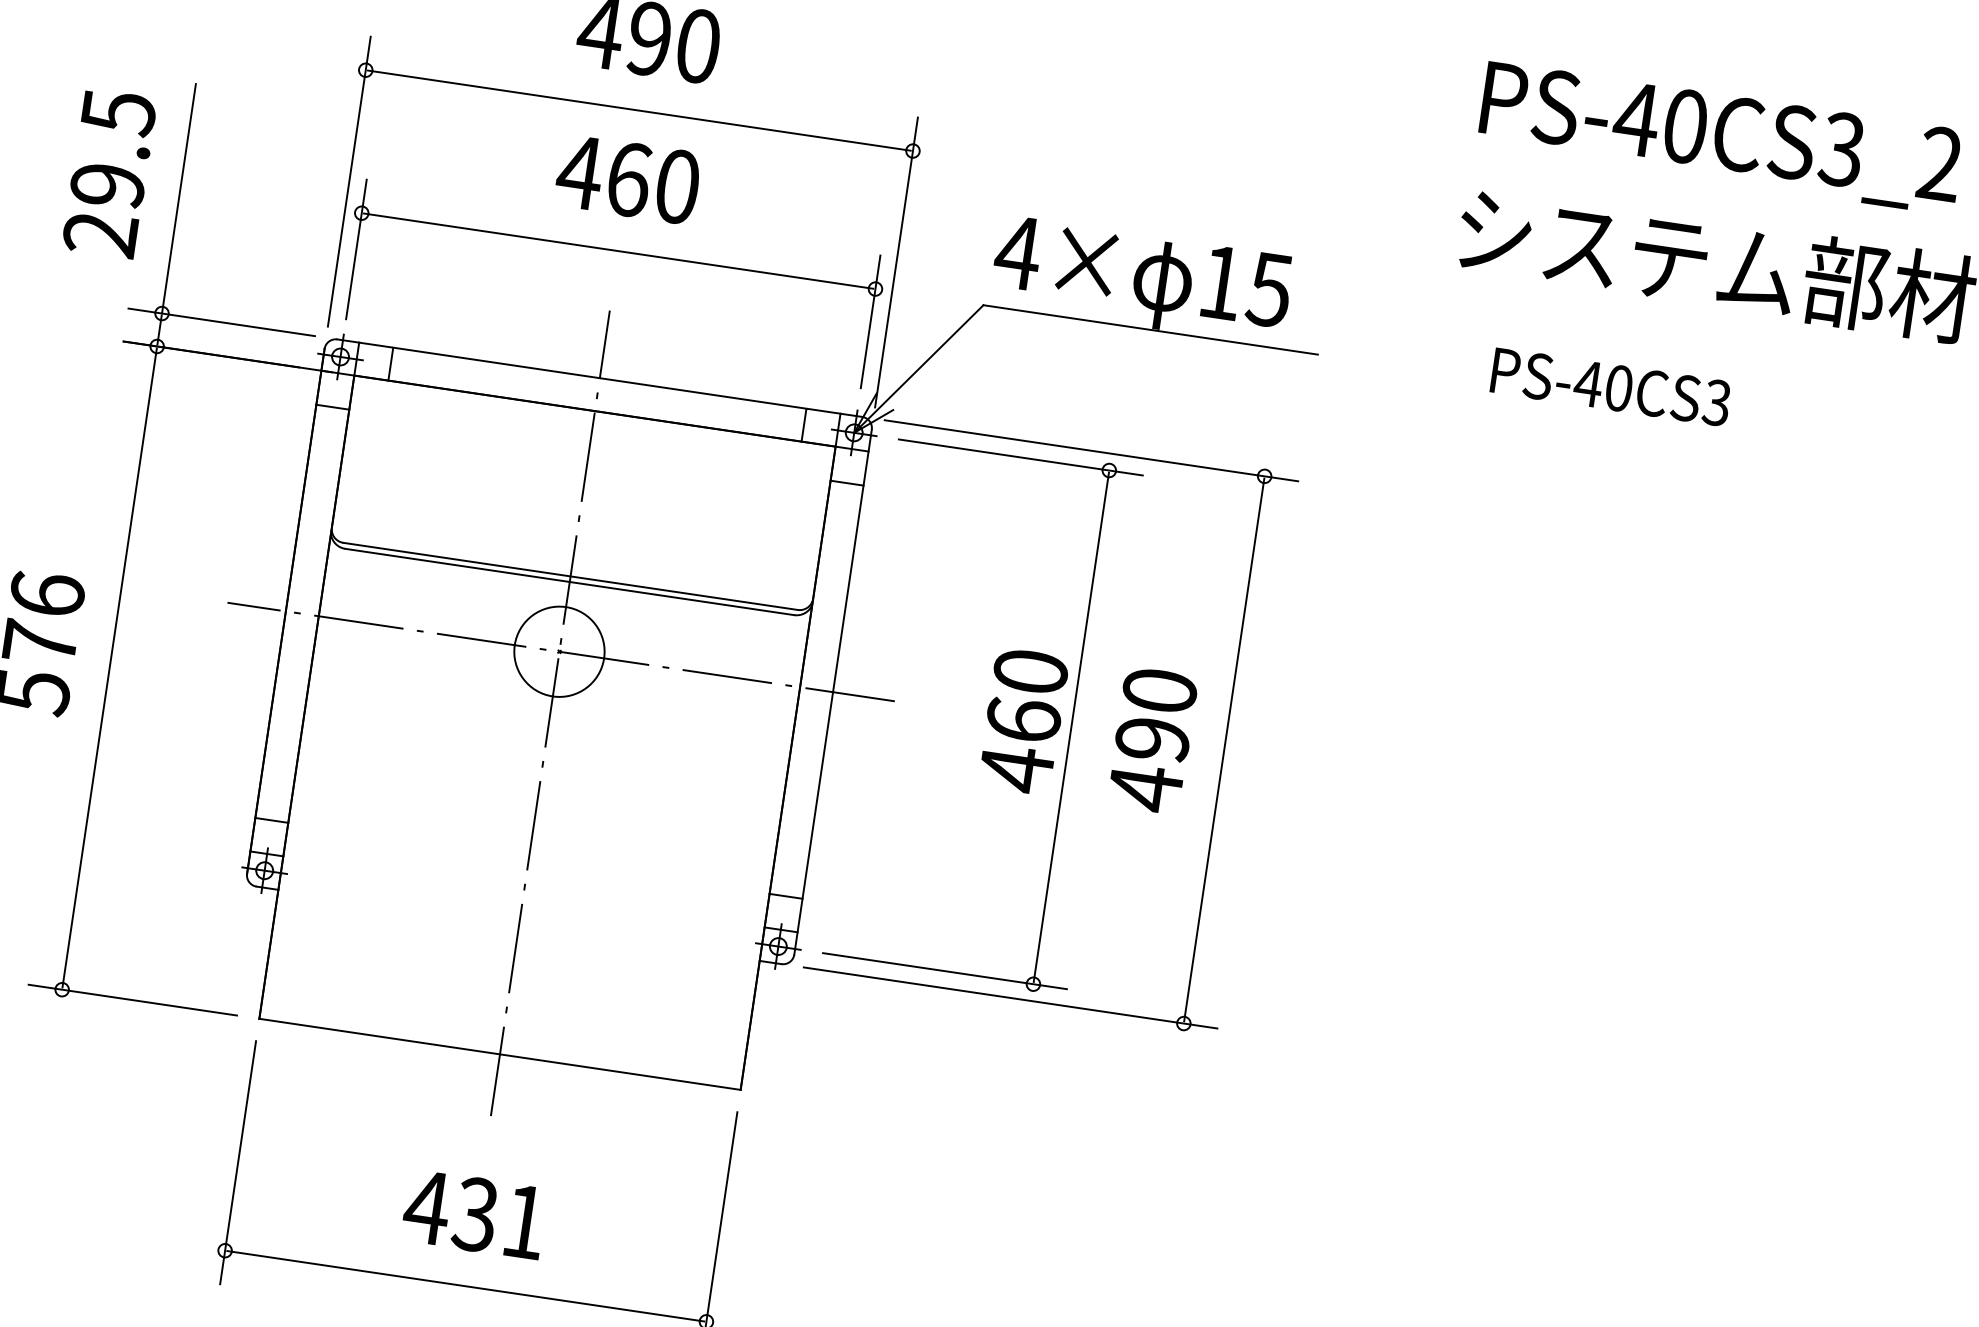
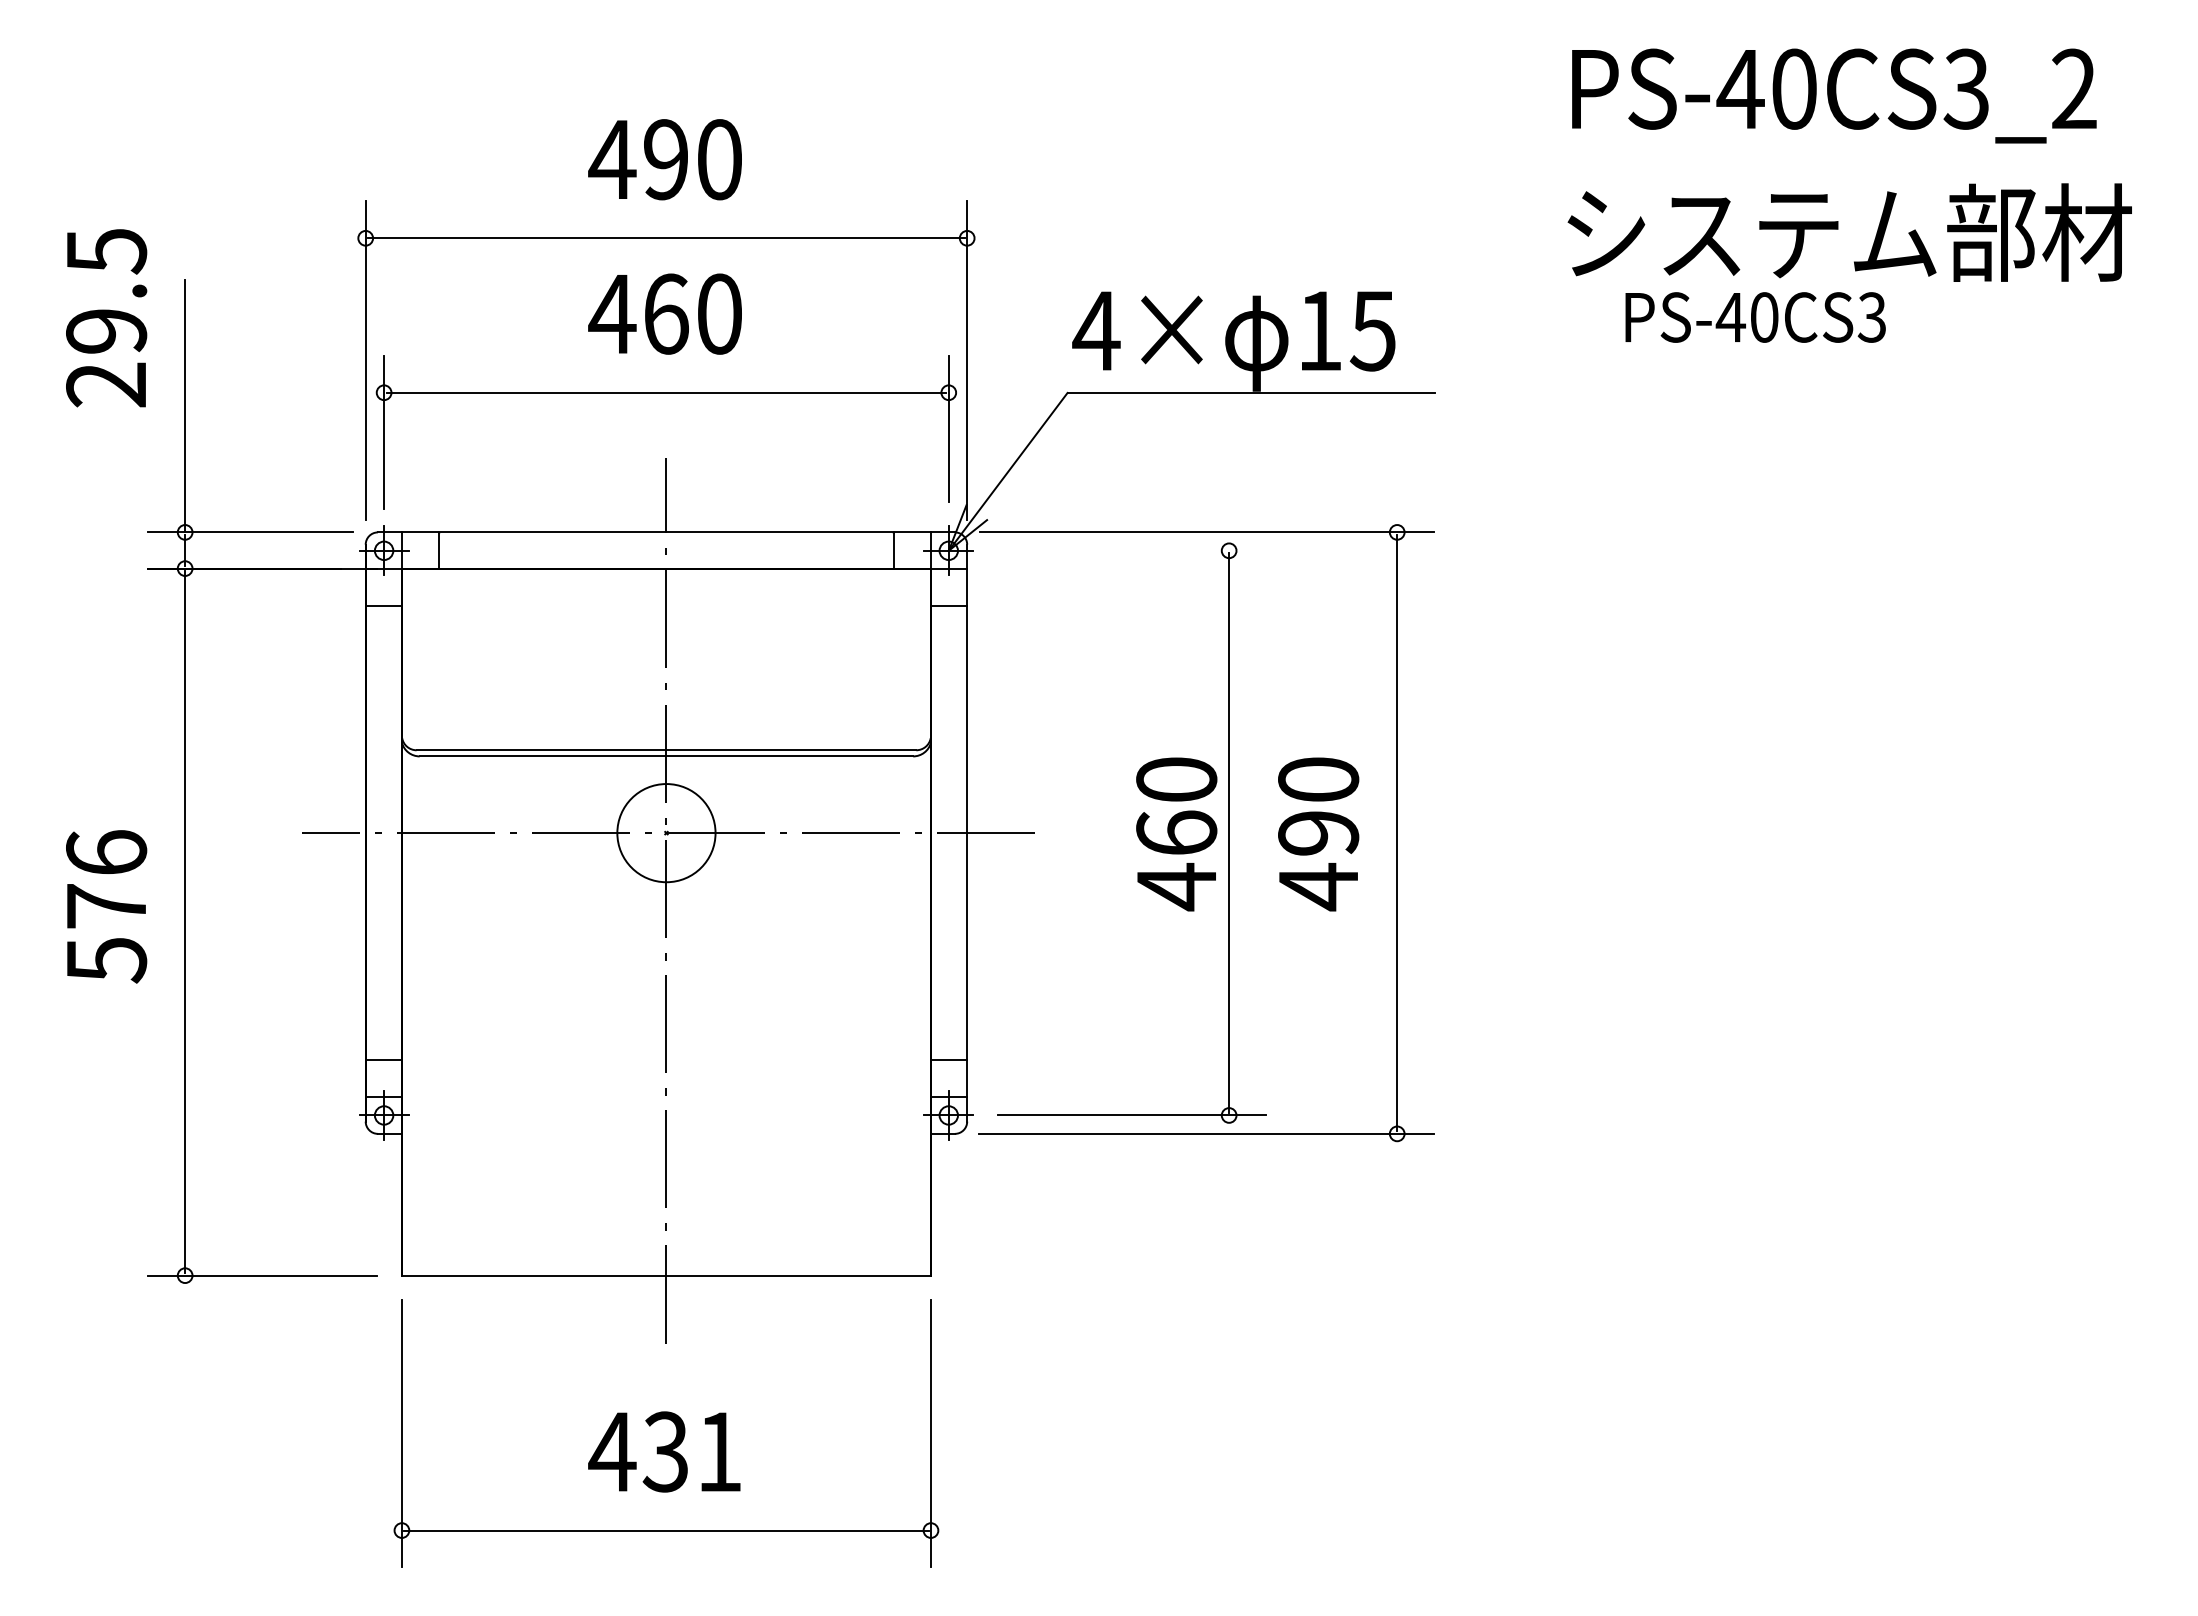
text: (109, 173) -> (106, 318), moved
text: (1610, 387) -> (1755, 317), moved
line: (1020, 457) -> (1131, 550), removed

